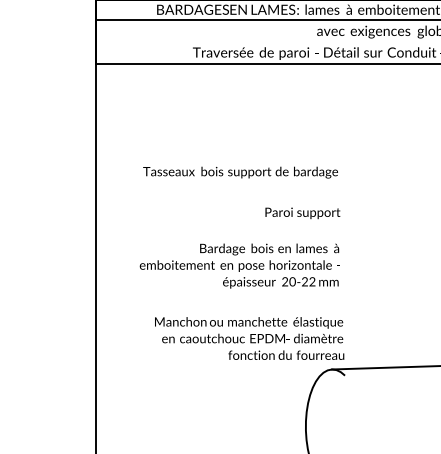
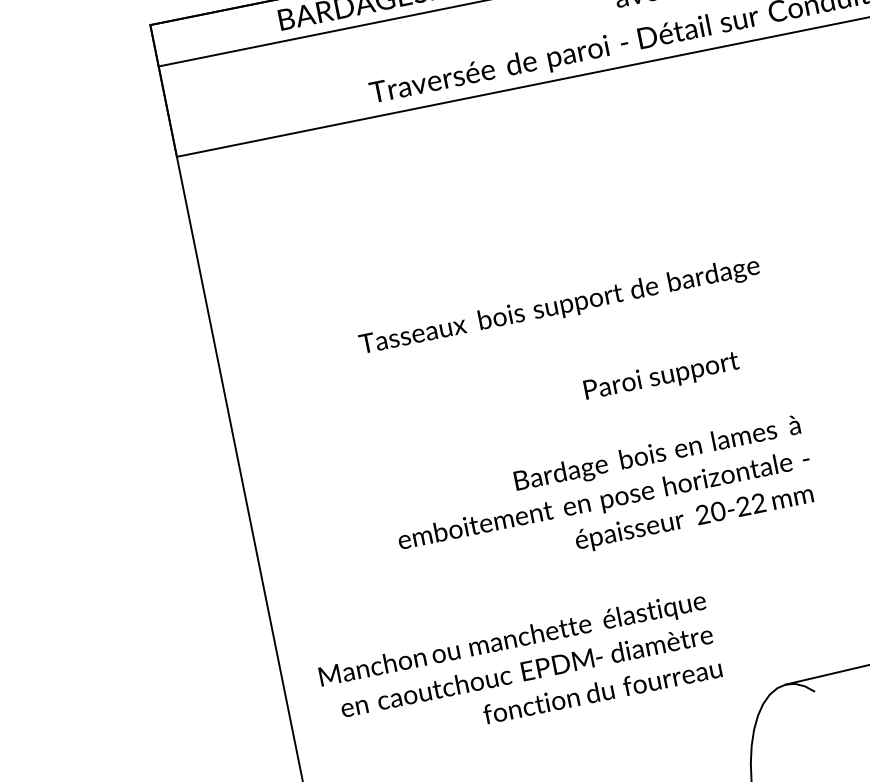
text: (240, 172) -> (559, 306), moved
text: (239, 265) -> (602, 500), moved
text: (249, 338) -> (520, 672), moved

